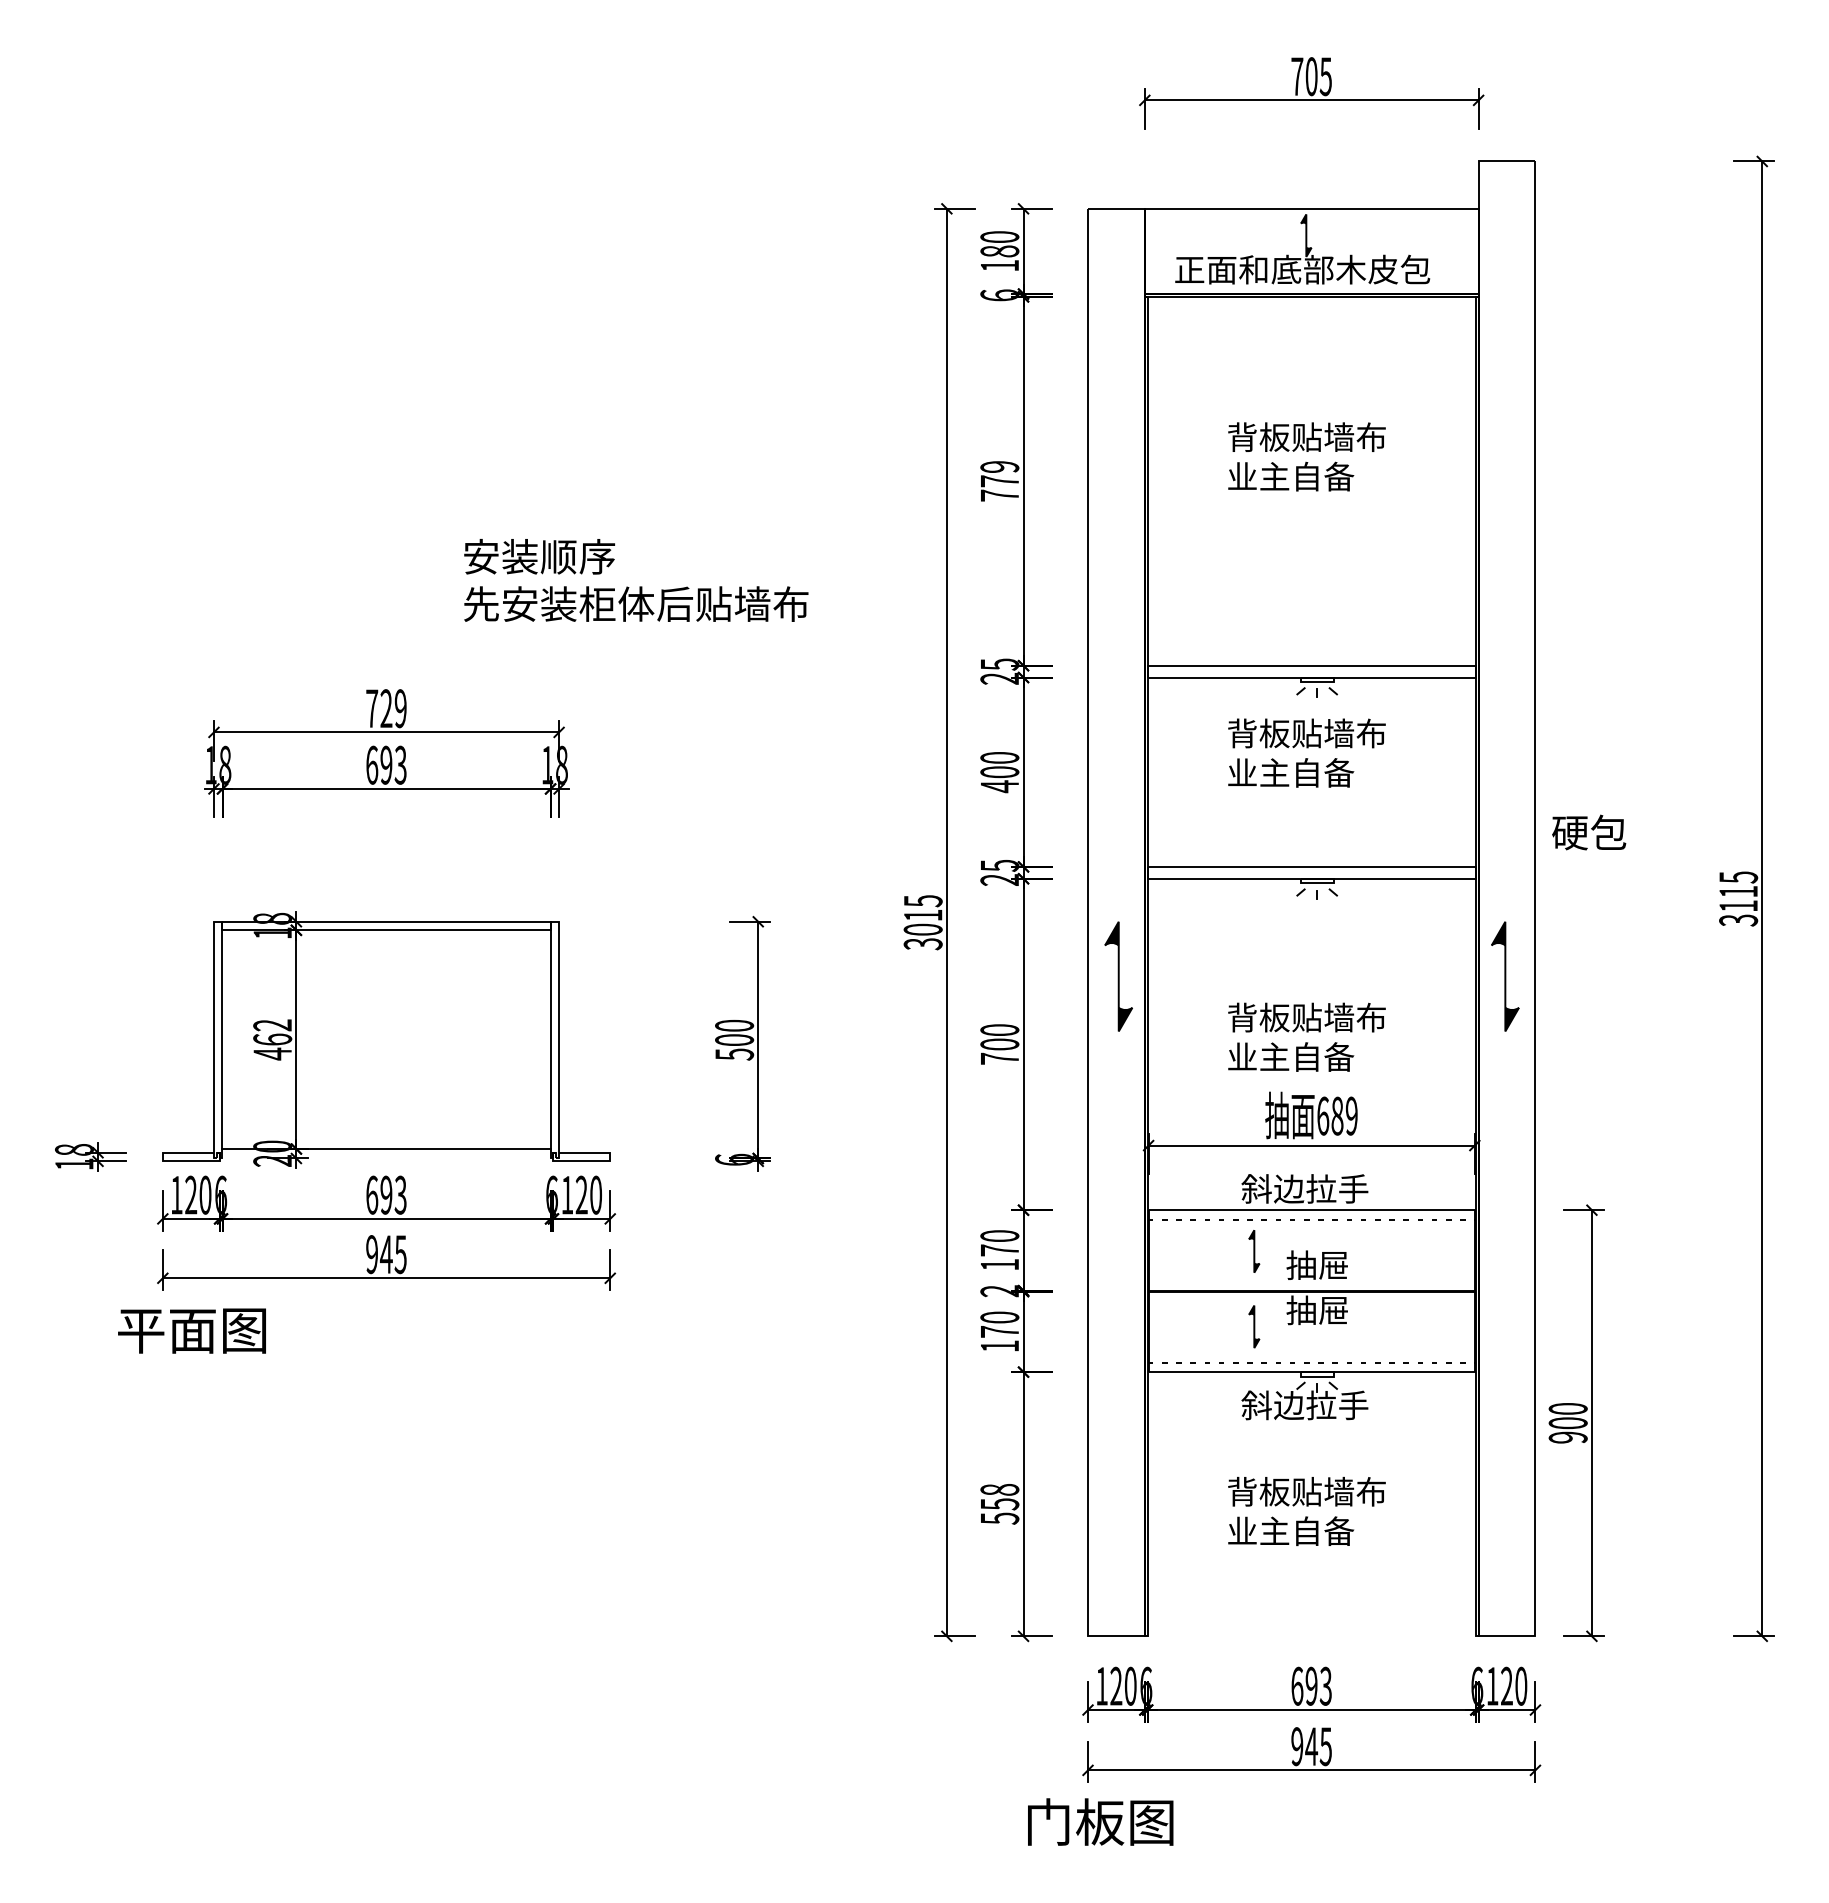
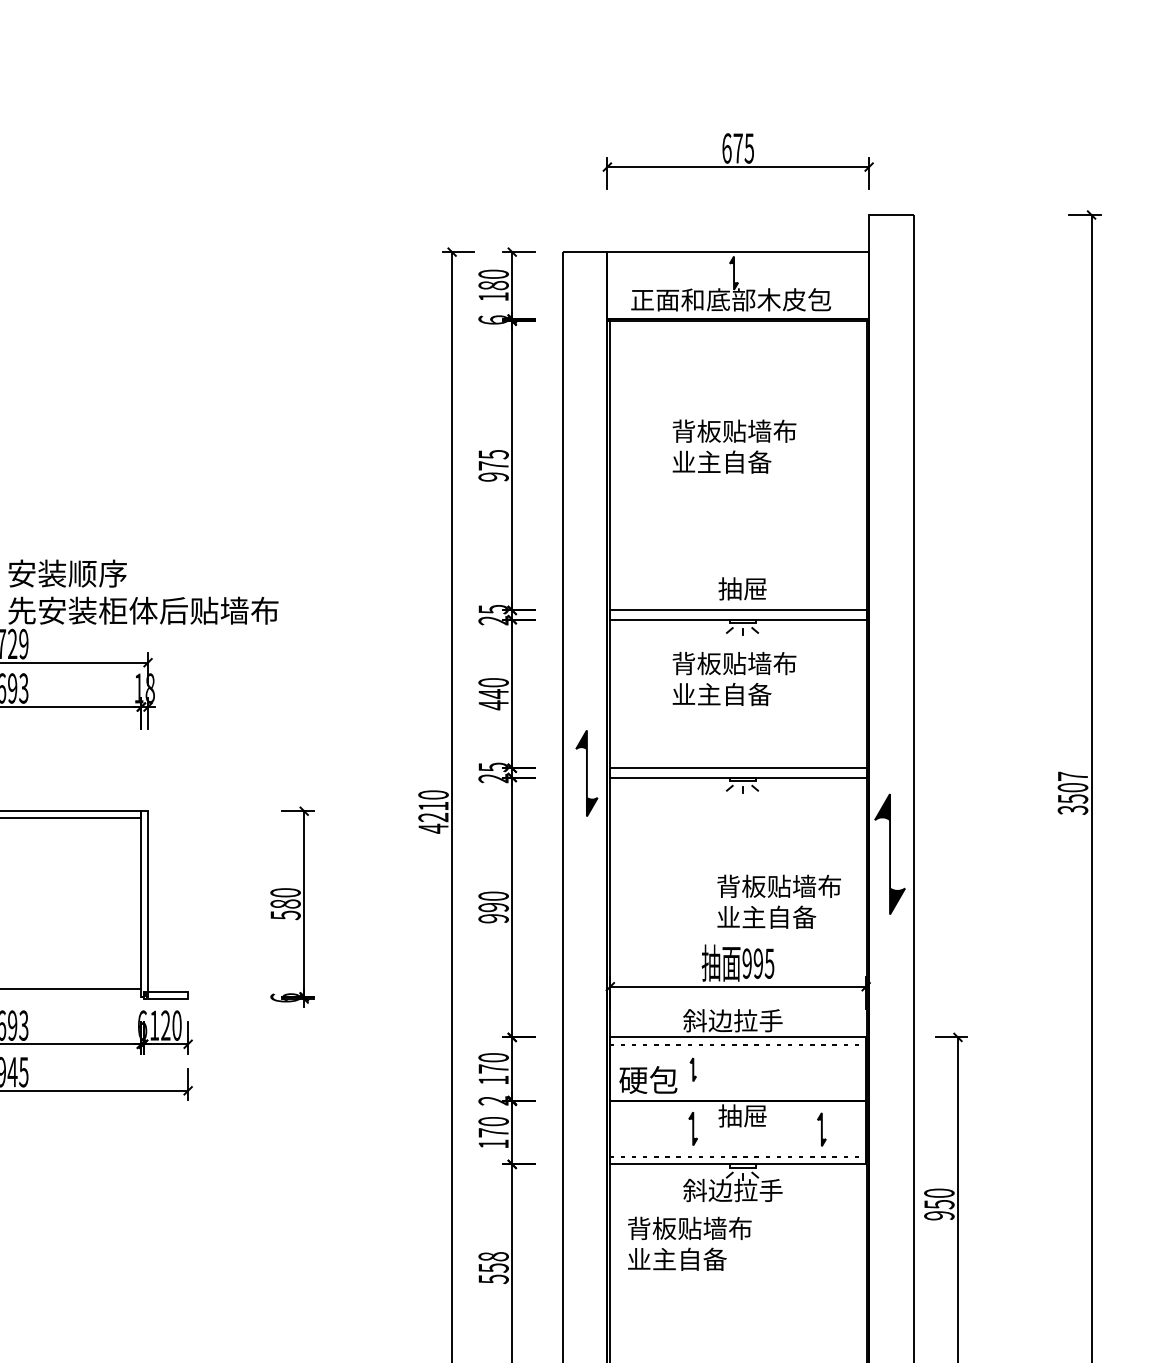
text: (1304, 76) -> (732, 148), 705 -> 675
text: (999, 481) -> (493, 465), 779 -> 975
text: (636, 580) -> (143, 592), moved
text: (999, 771) -> (493, 693), 400 -> 440
text: (1589, 832) -> (648, 1079), moved
text: (1738, 891) -> (1072, 787), 3115 -> 3507
text: (922, 922) -> (433, 811), 3015 -> 4210
part: (1118, 976) -> (586, 773), moved
part: (1505, 976) -> (890, 854), size x1.4
text: (1306, 1036) -> (778, 901), moved
text: (734, 1040) -> (285, 904), 500 -> 580
text: (999, 1051) -> (493, 912), 700 -> 990
text: (1337, 1115) -> (758, 963), 689 -> 995
part: (1254, 1251) -> (693, 1069), size x0.7
text: (1316, 1264) -> (741, 588), moved
part: (1418, 1327) -> (821, 1129), added
text: (1567, 1423) -> (938, 1204), 900 -> 950
text: (1306, 1511) -> (689, 1243), moved

